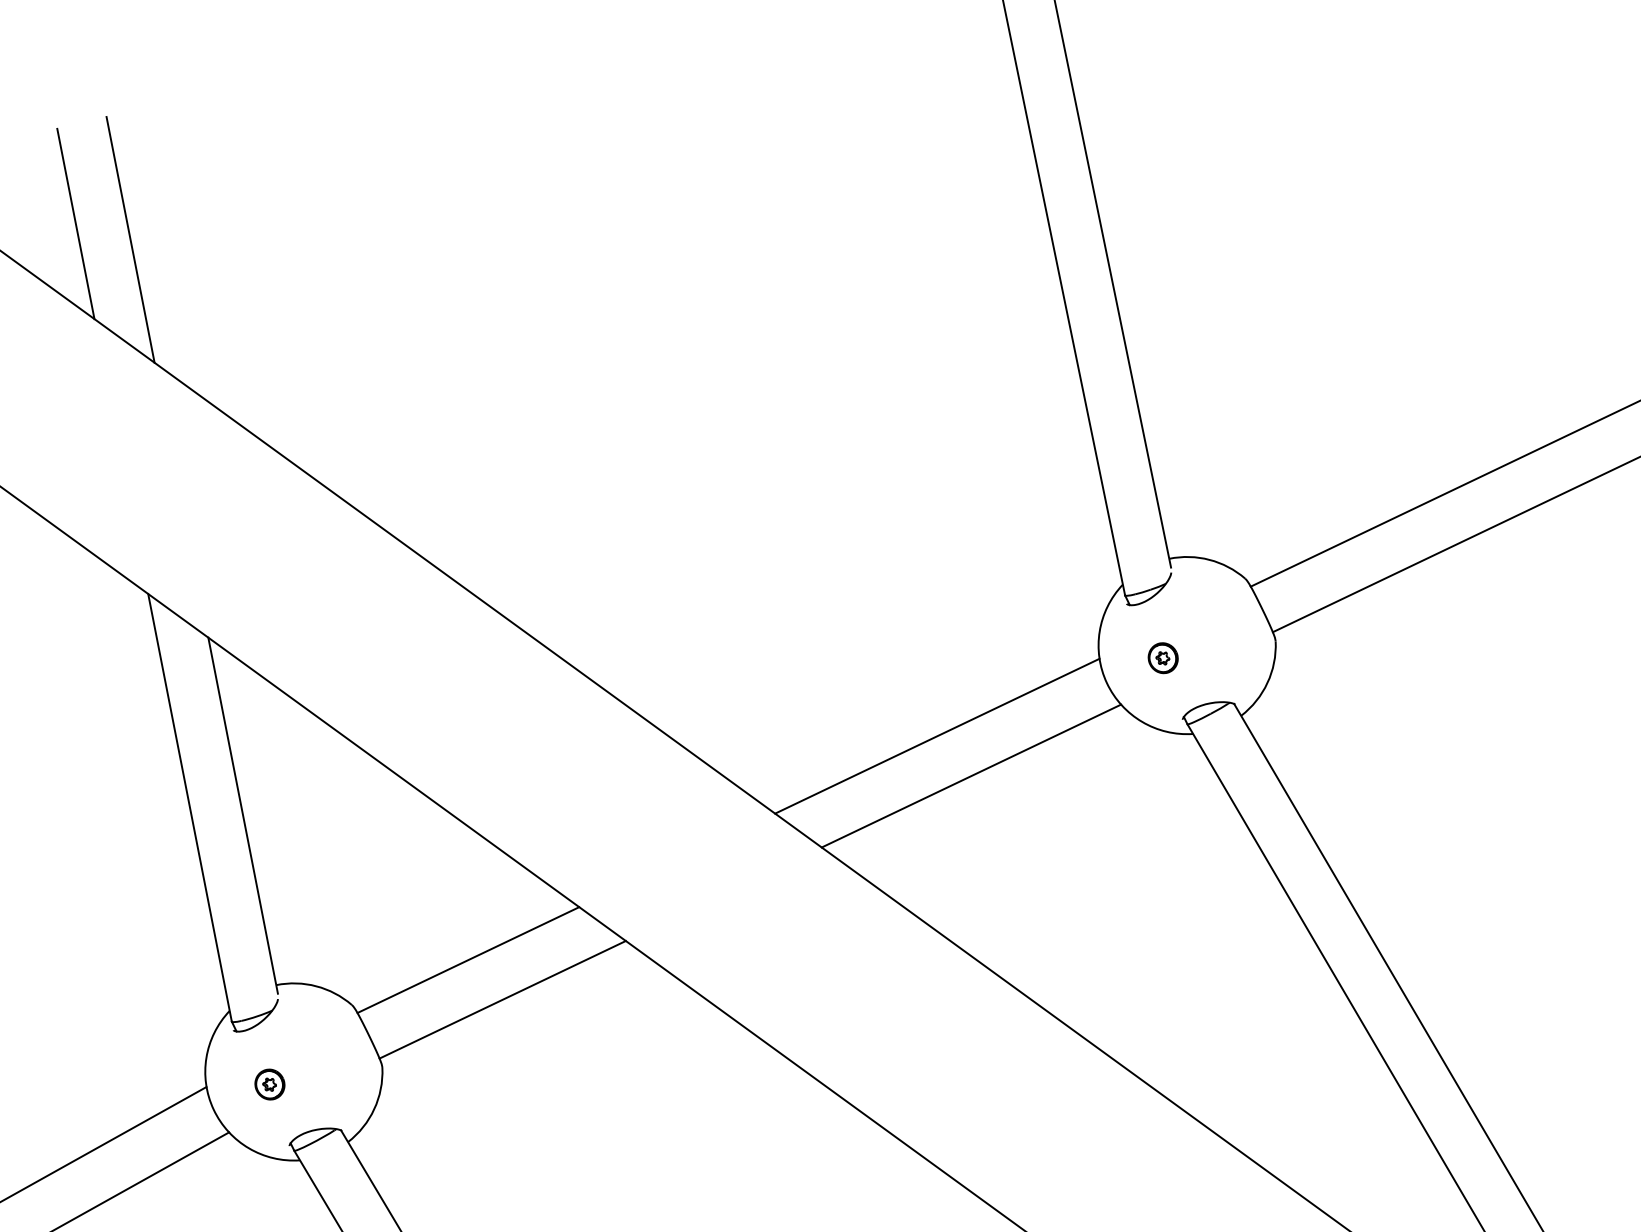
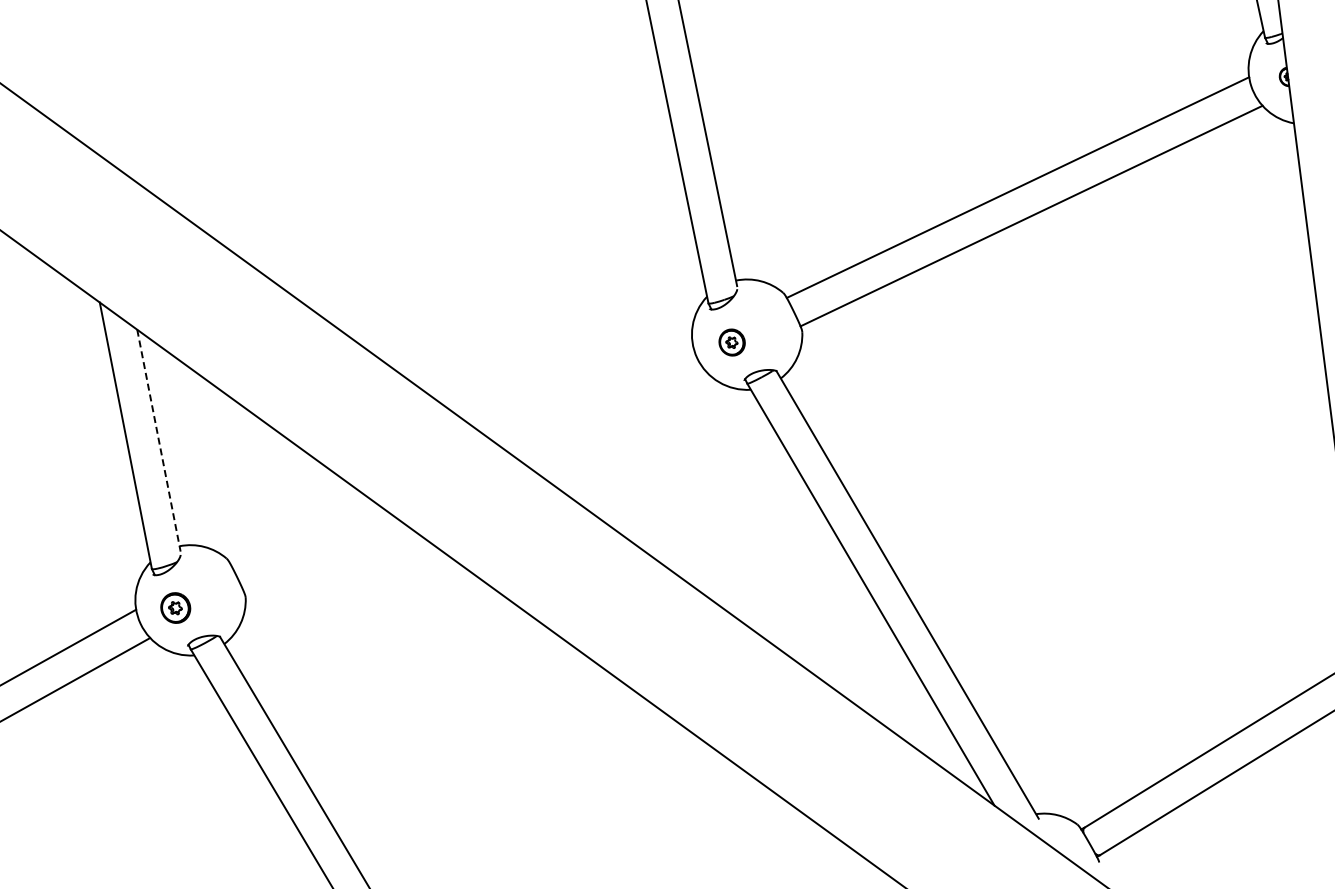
line: (75, 223) -> (54, 71), removed
line: (130, 239) -> (88, 81), removed
part: (1163, 658) -> (732, 342), size x1.4
line: (937, 735) -> (591, 390), removed
line: (971, 775) -> (612, 415), removed
line: (244, 817) -> (159, 441), solid -> dashed
line: (468, 959) -> (299, 530), removed
line: (502, 999) -> (320, 555), removed
part: (269, 1085) -> (175, 608), size x1.6

